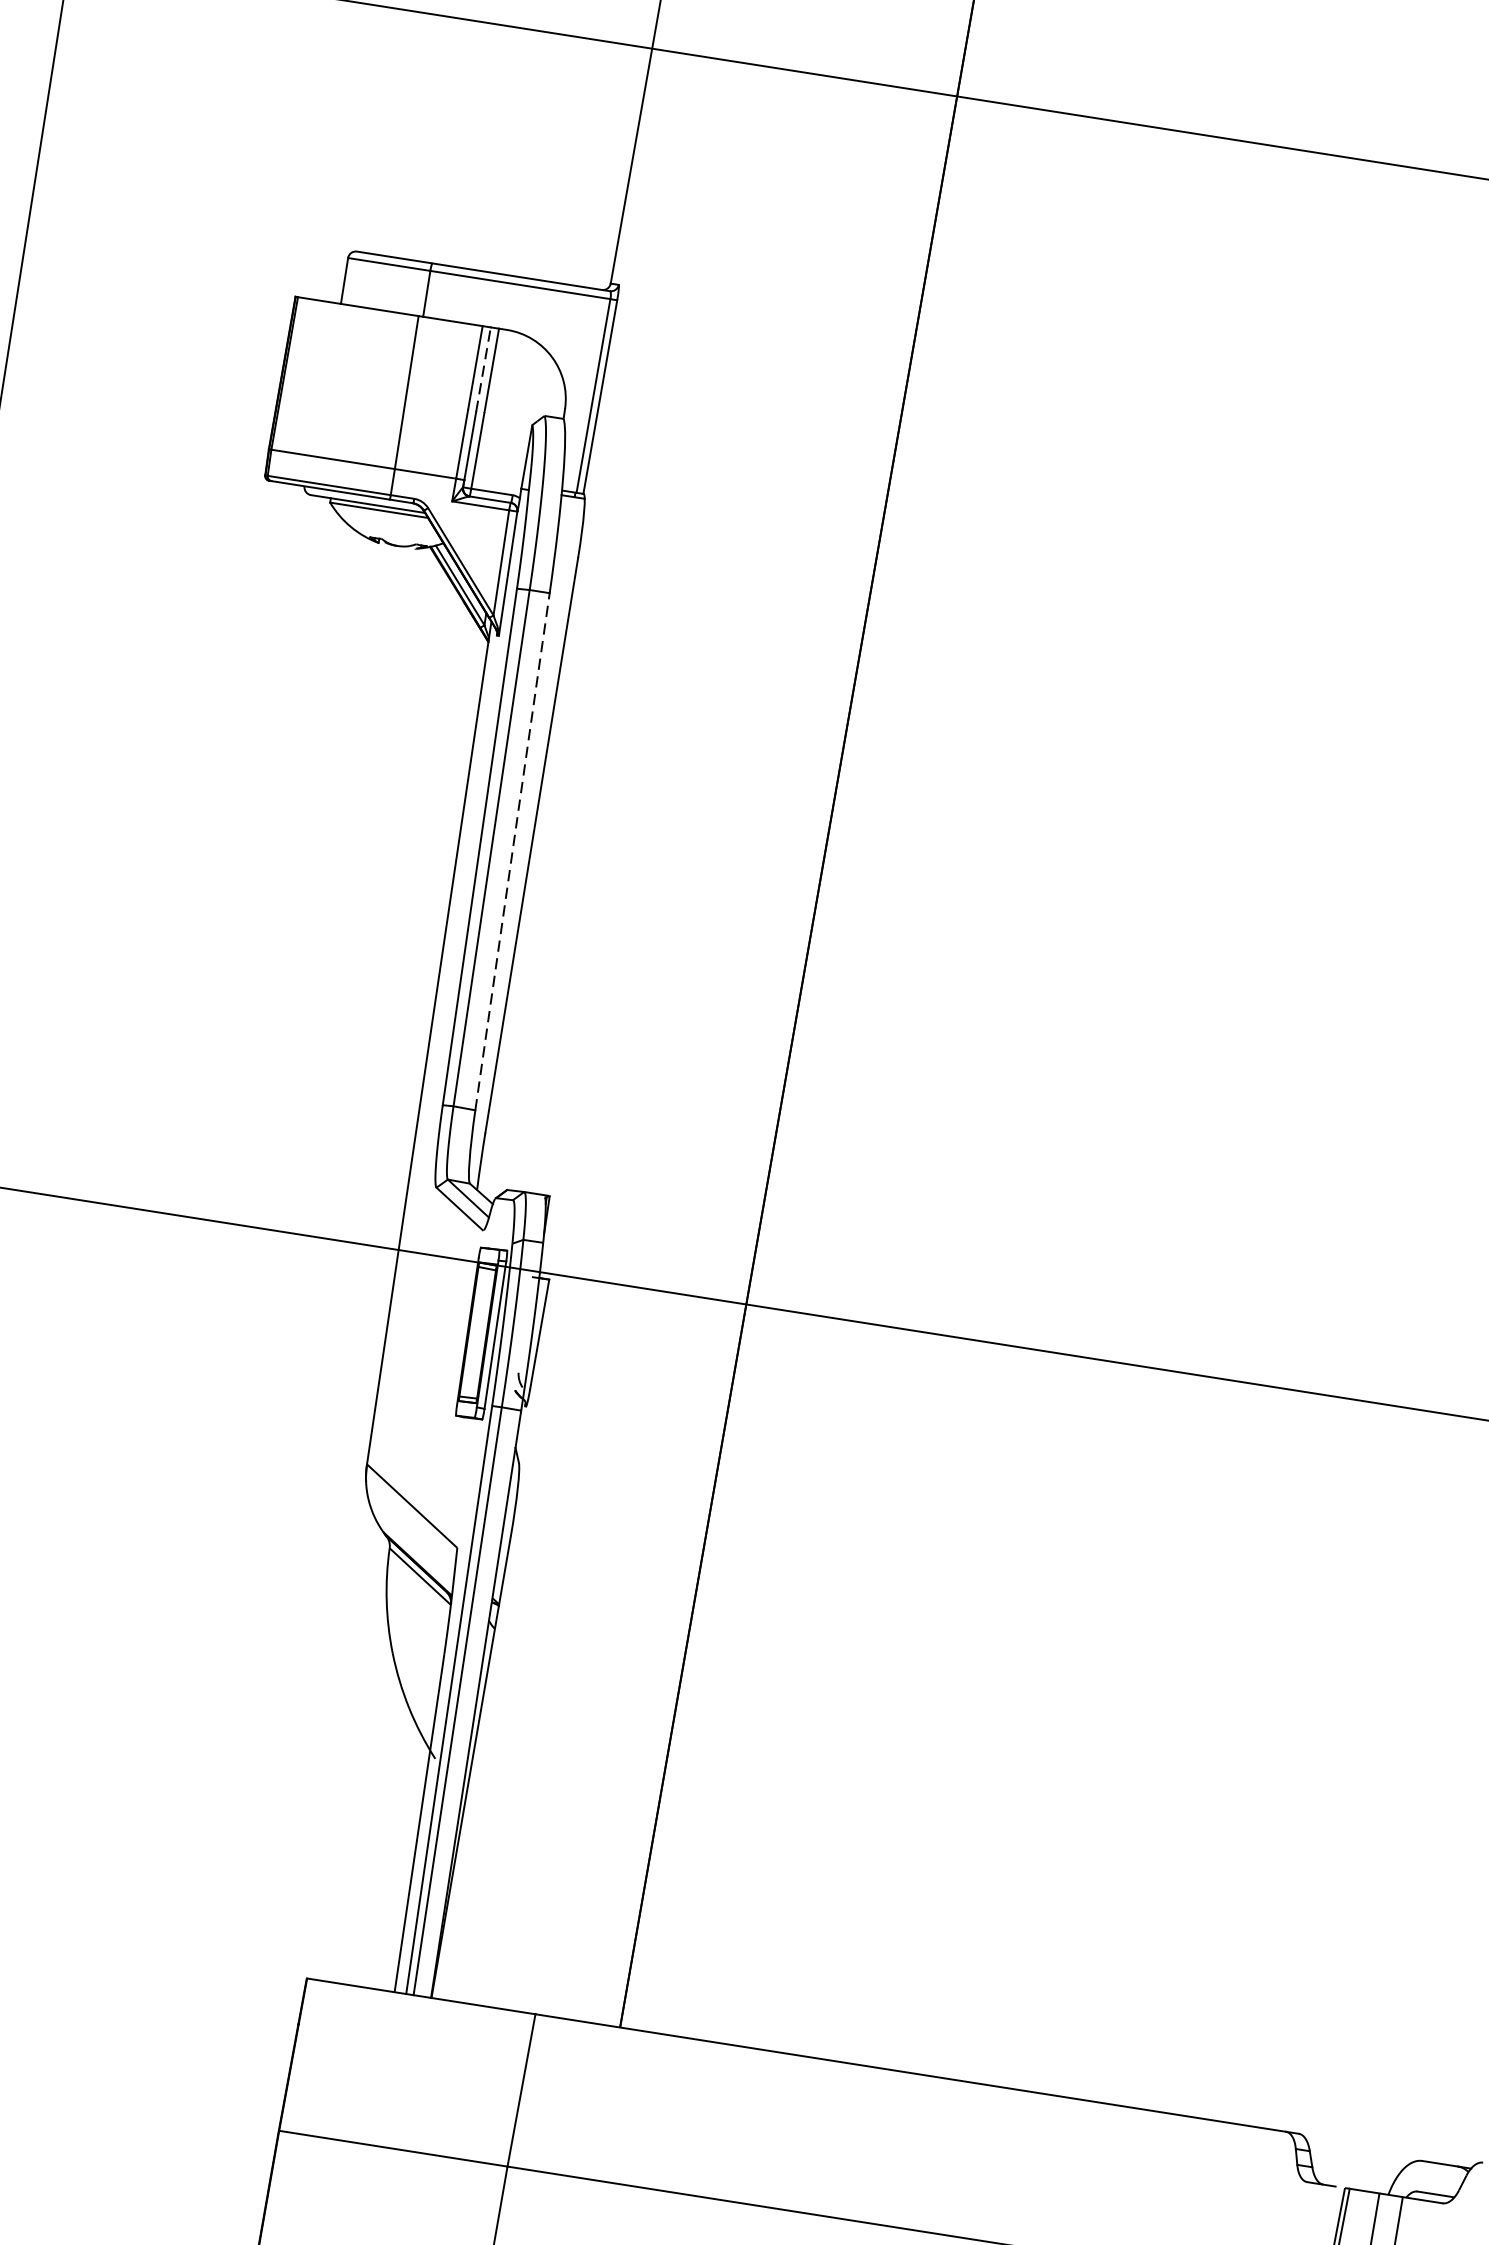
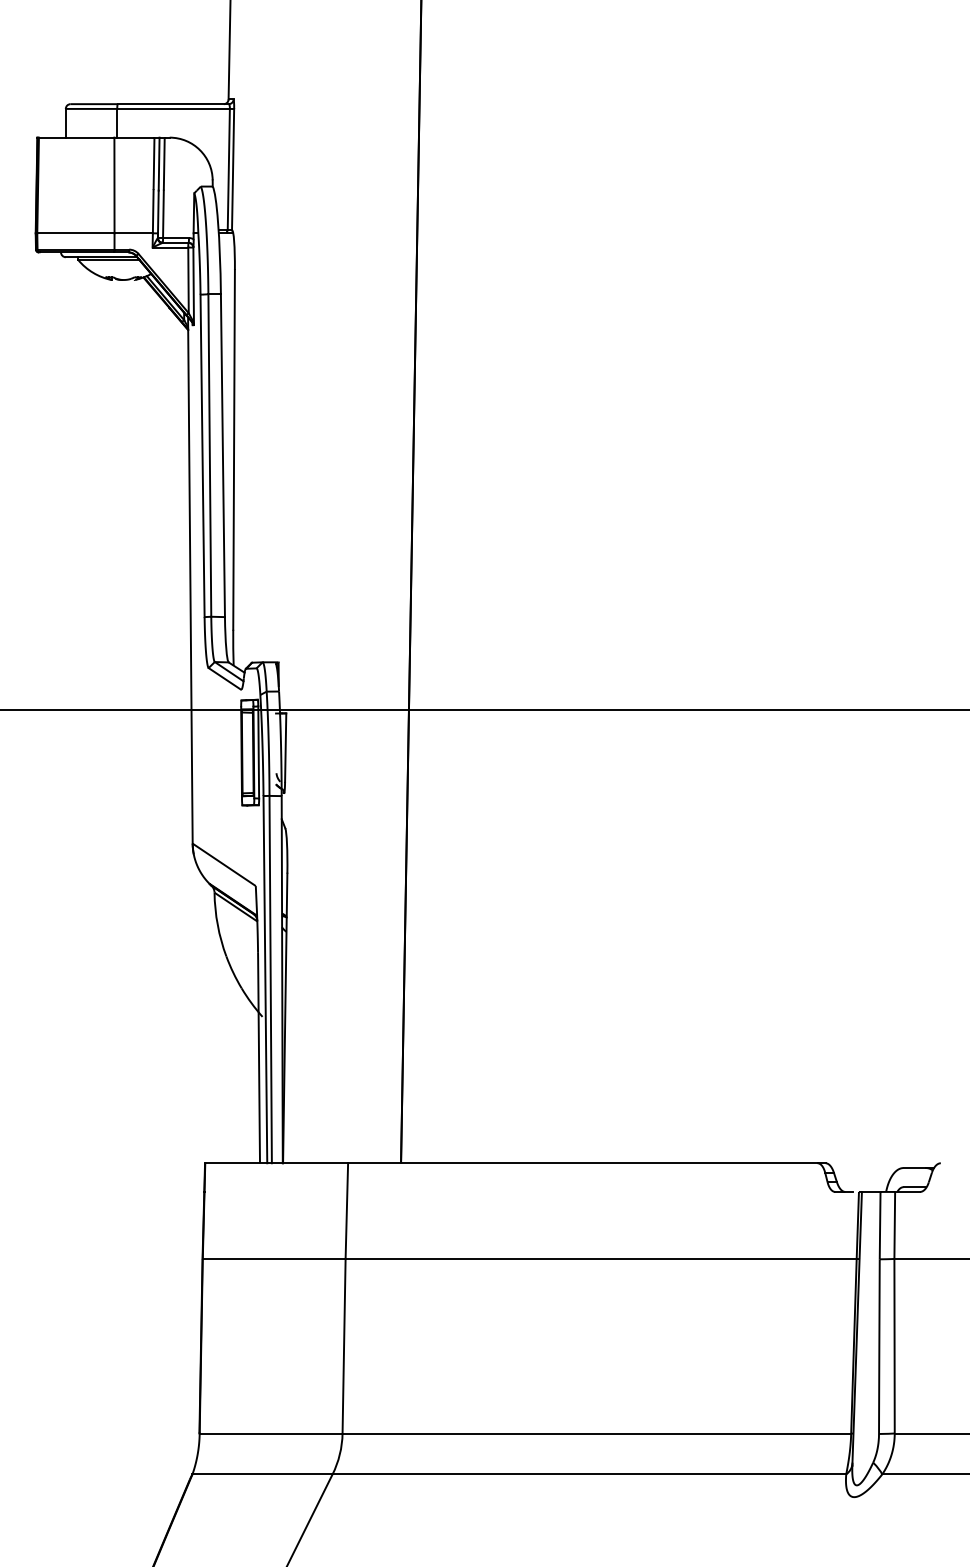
line: (484, 368) -> (159, 163), dashed -> solid
line: (511, 851) -> (222, 455), dashed -> solid

